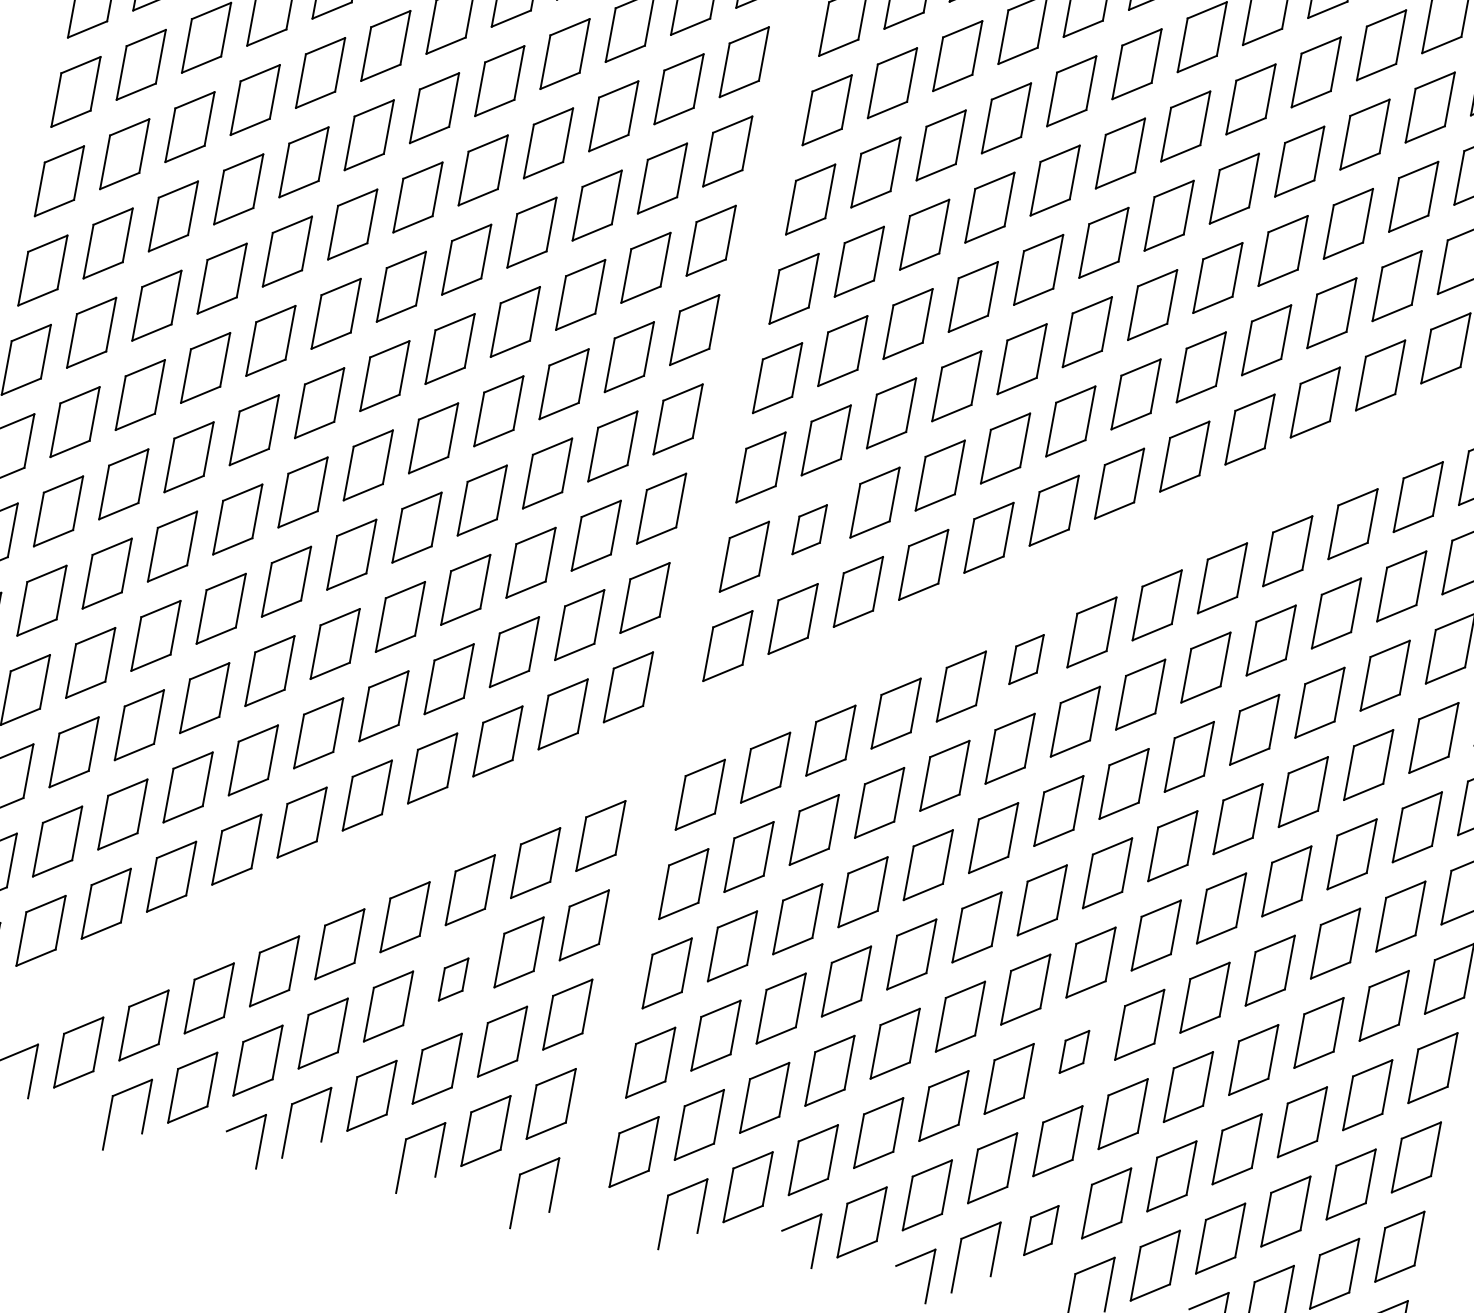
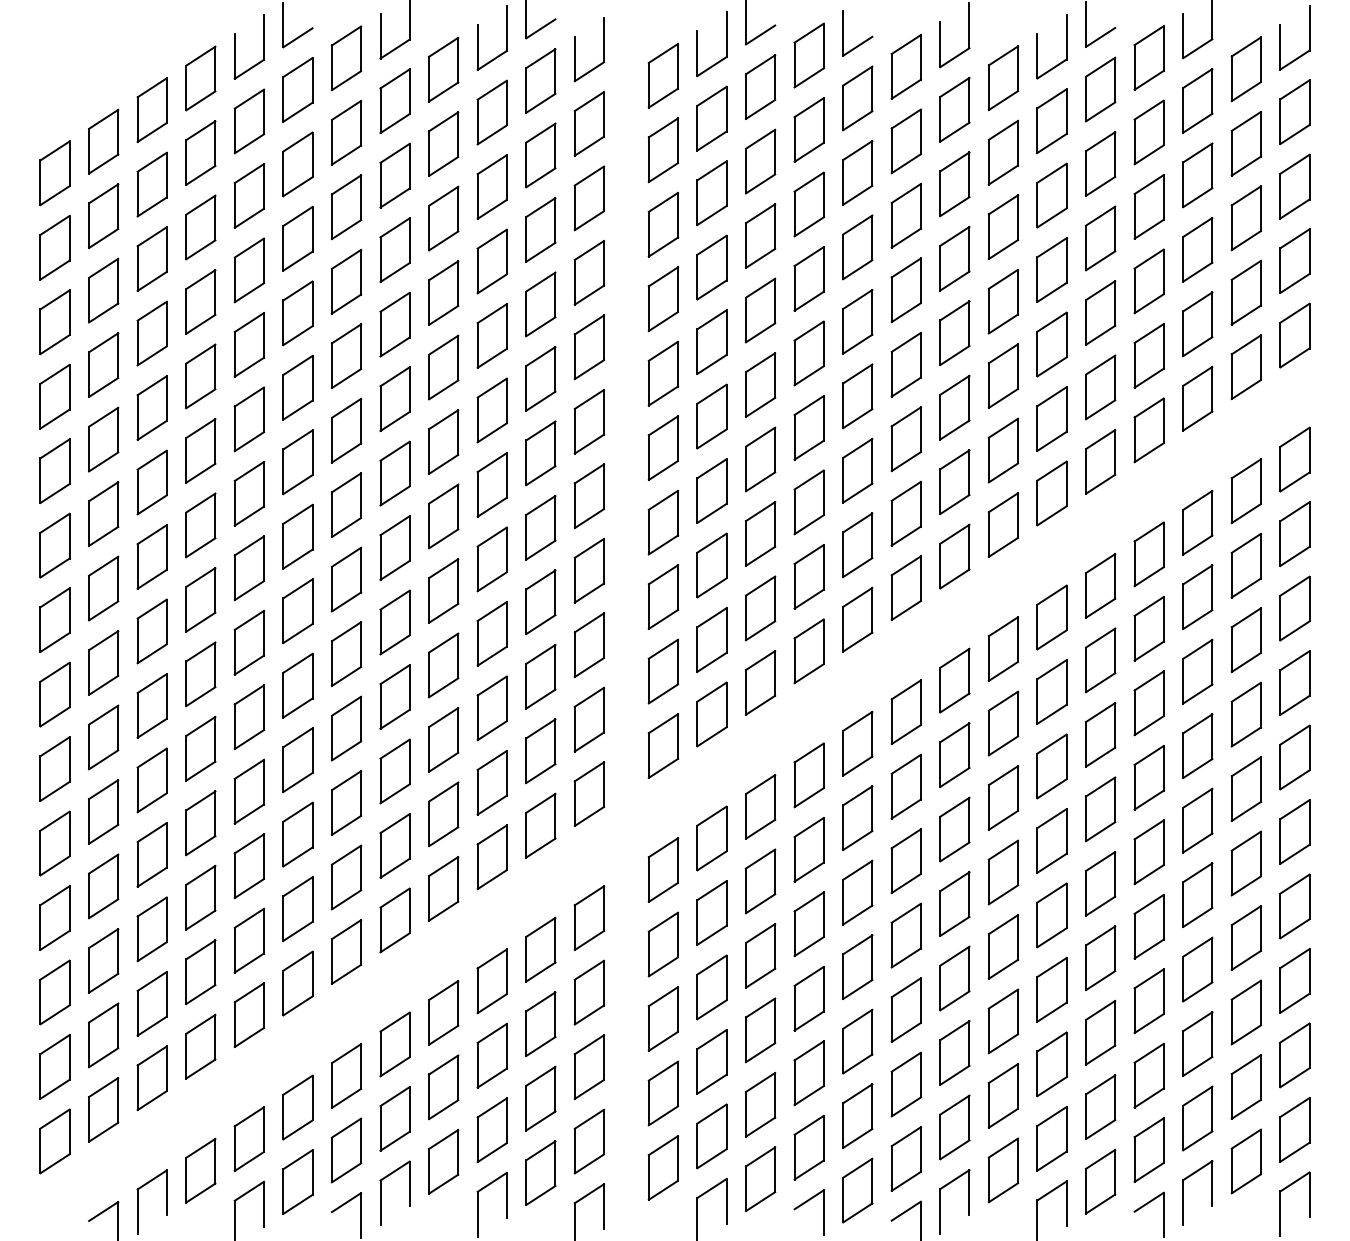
part: (809, 528) -> (711, 639), size x1.43
part: (1025, 659) -> (905, 712), size x1.43
part: (452, 978) -> (491, 1055), size x1.67
part: (1074, 1051) -> (1003, 1021), size x1.67
part: (1041, 1230) -> (1003, 1170), size x1.43

